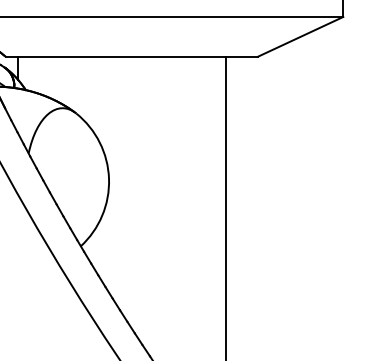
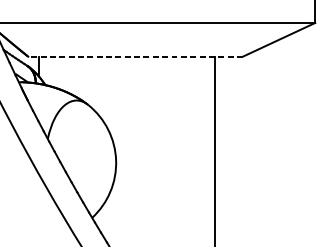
line: (131, 56) -> (135, 56), solid -> dashed

